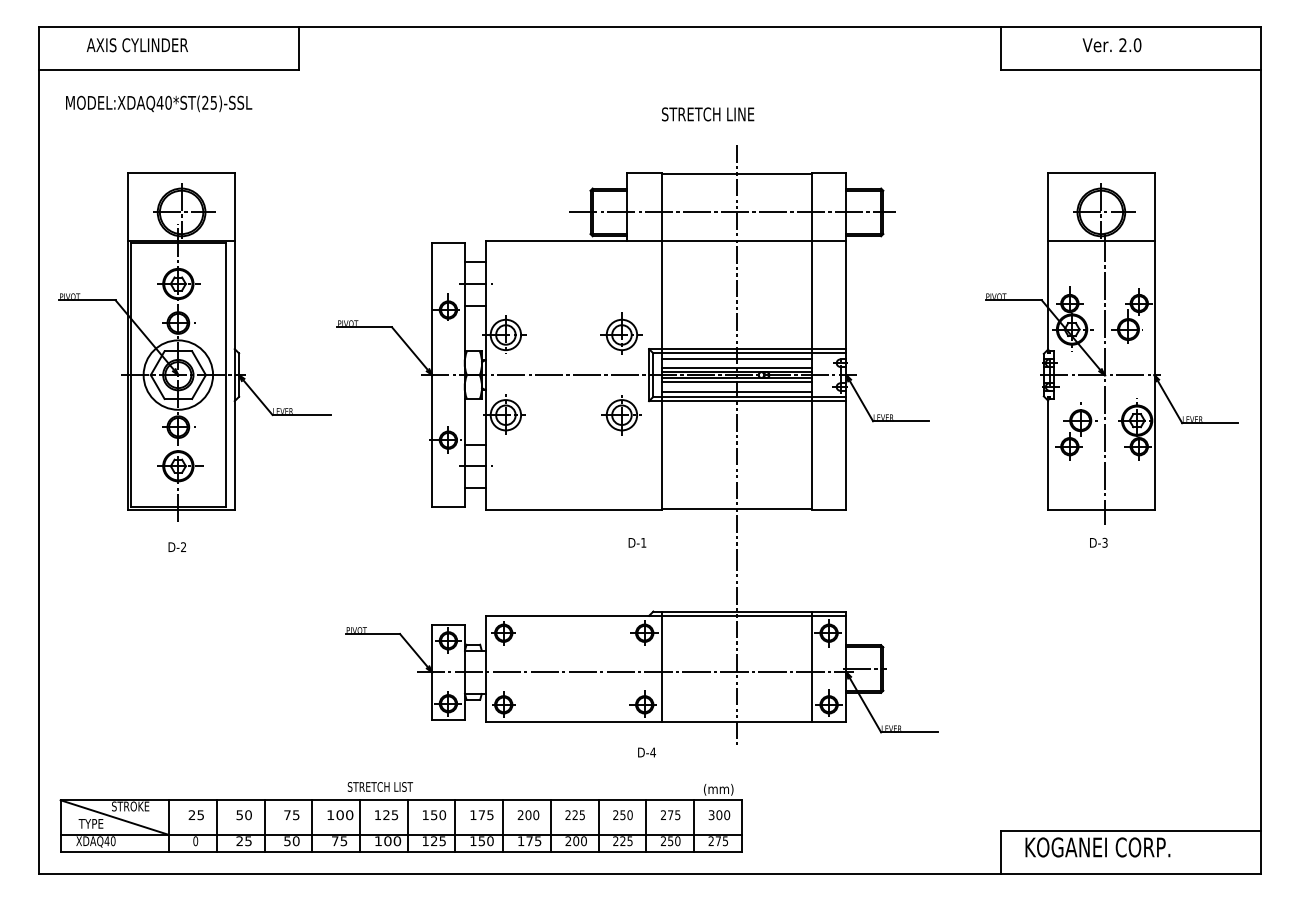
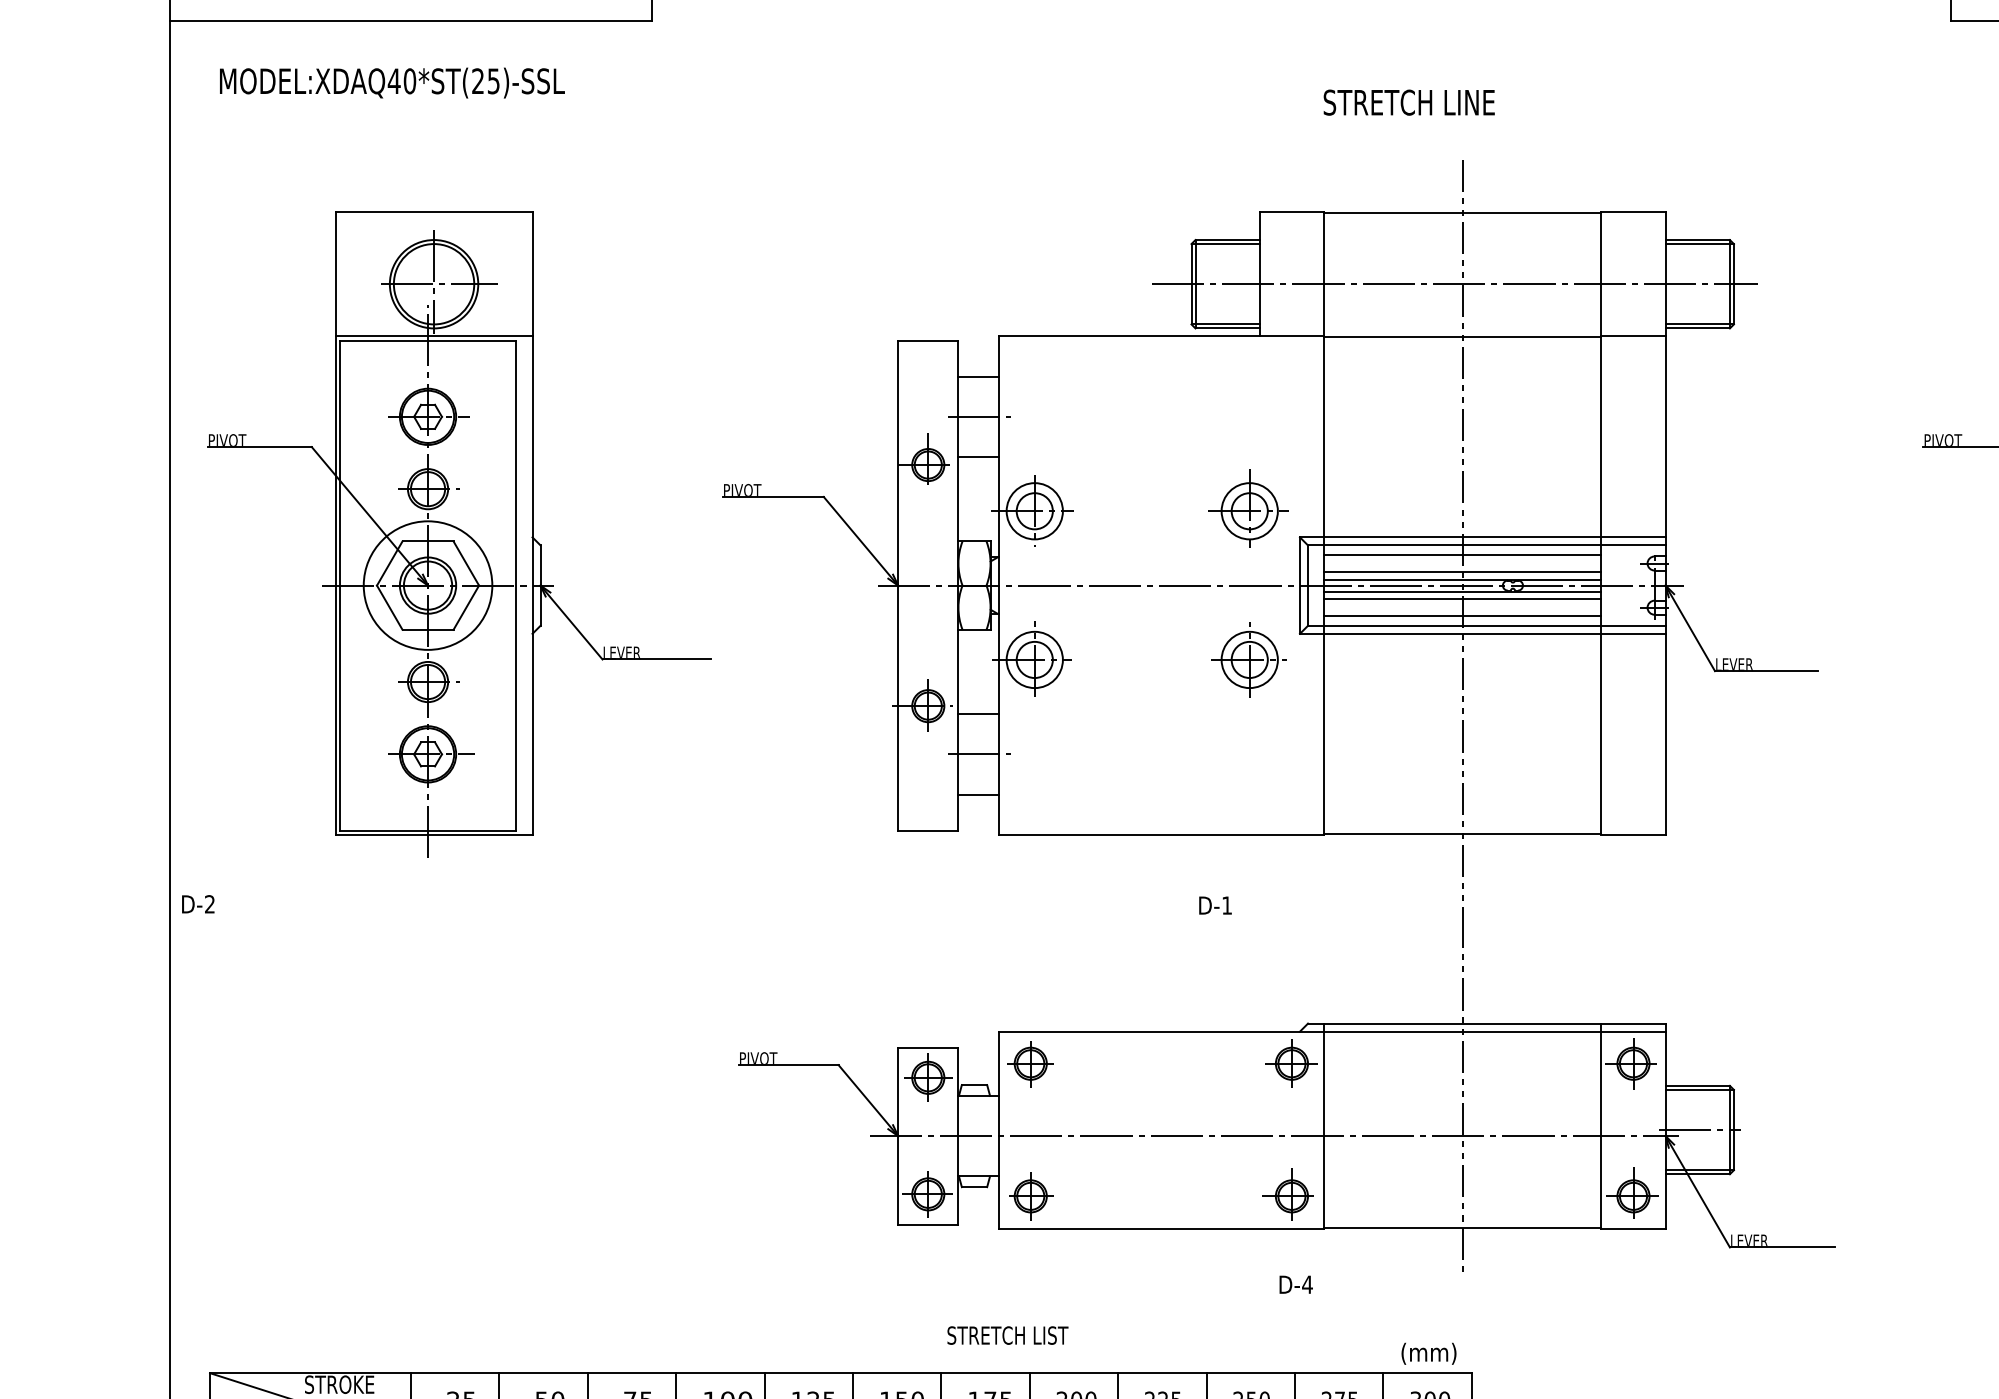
text: (637, 542) -> (1215, 904), moved
text: (176, 546) -> (196, 903), moved
text: (380, 786) -> (1008, 1334), moved

